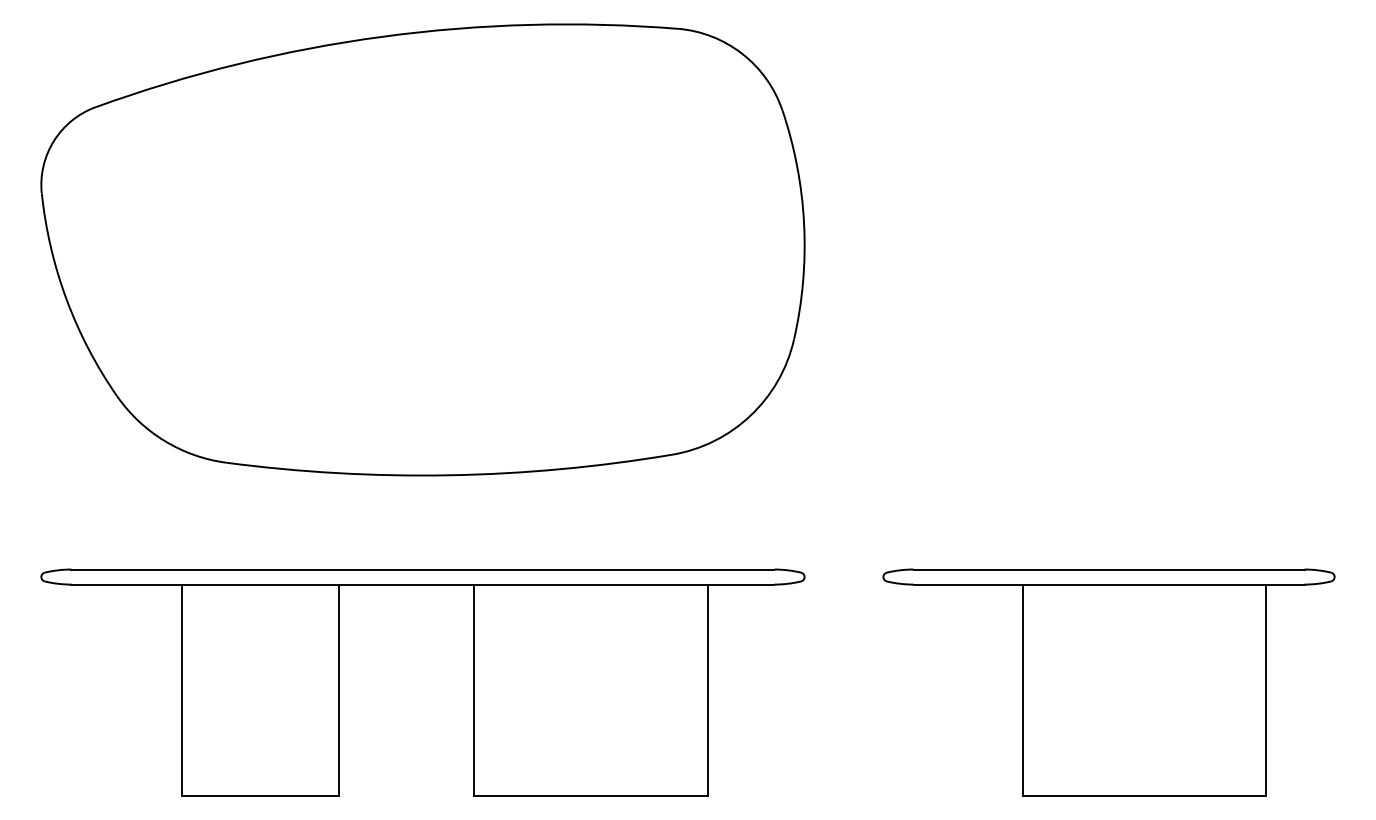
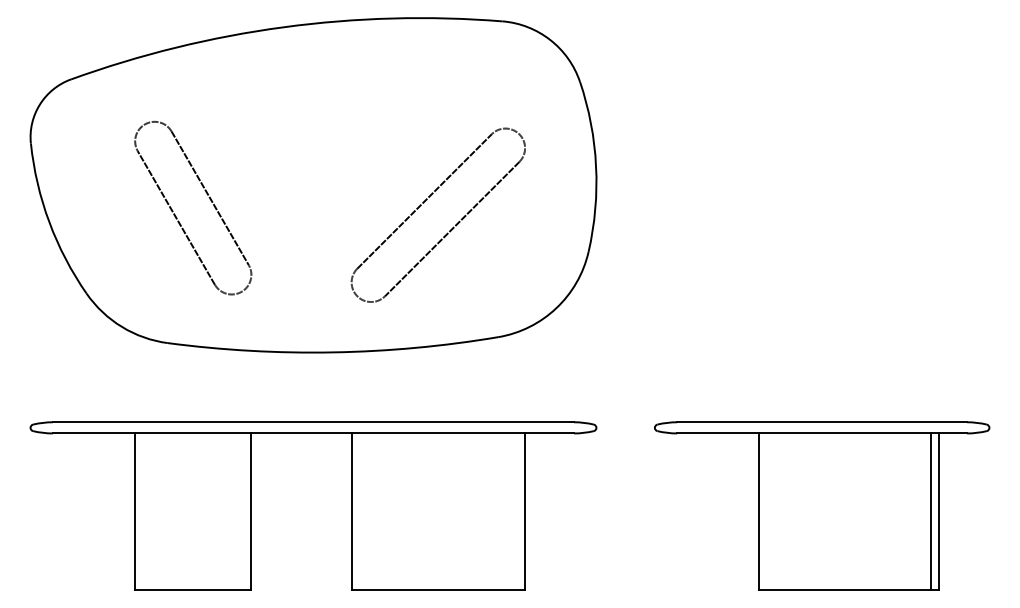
part: (282, 269) -> (209, 199), added
part: (574, 271) -> (425, 201), added
line: (1256, 689) -> (931, 511), added

